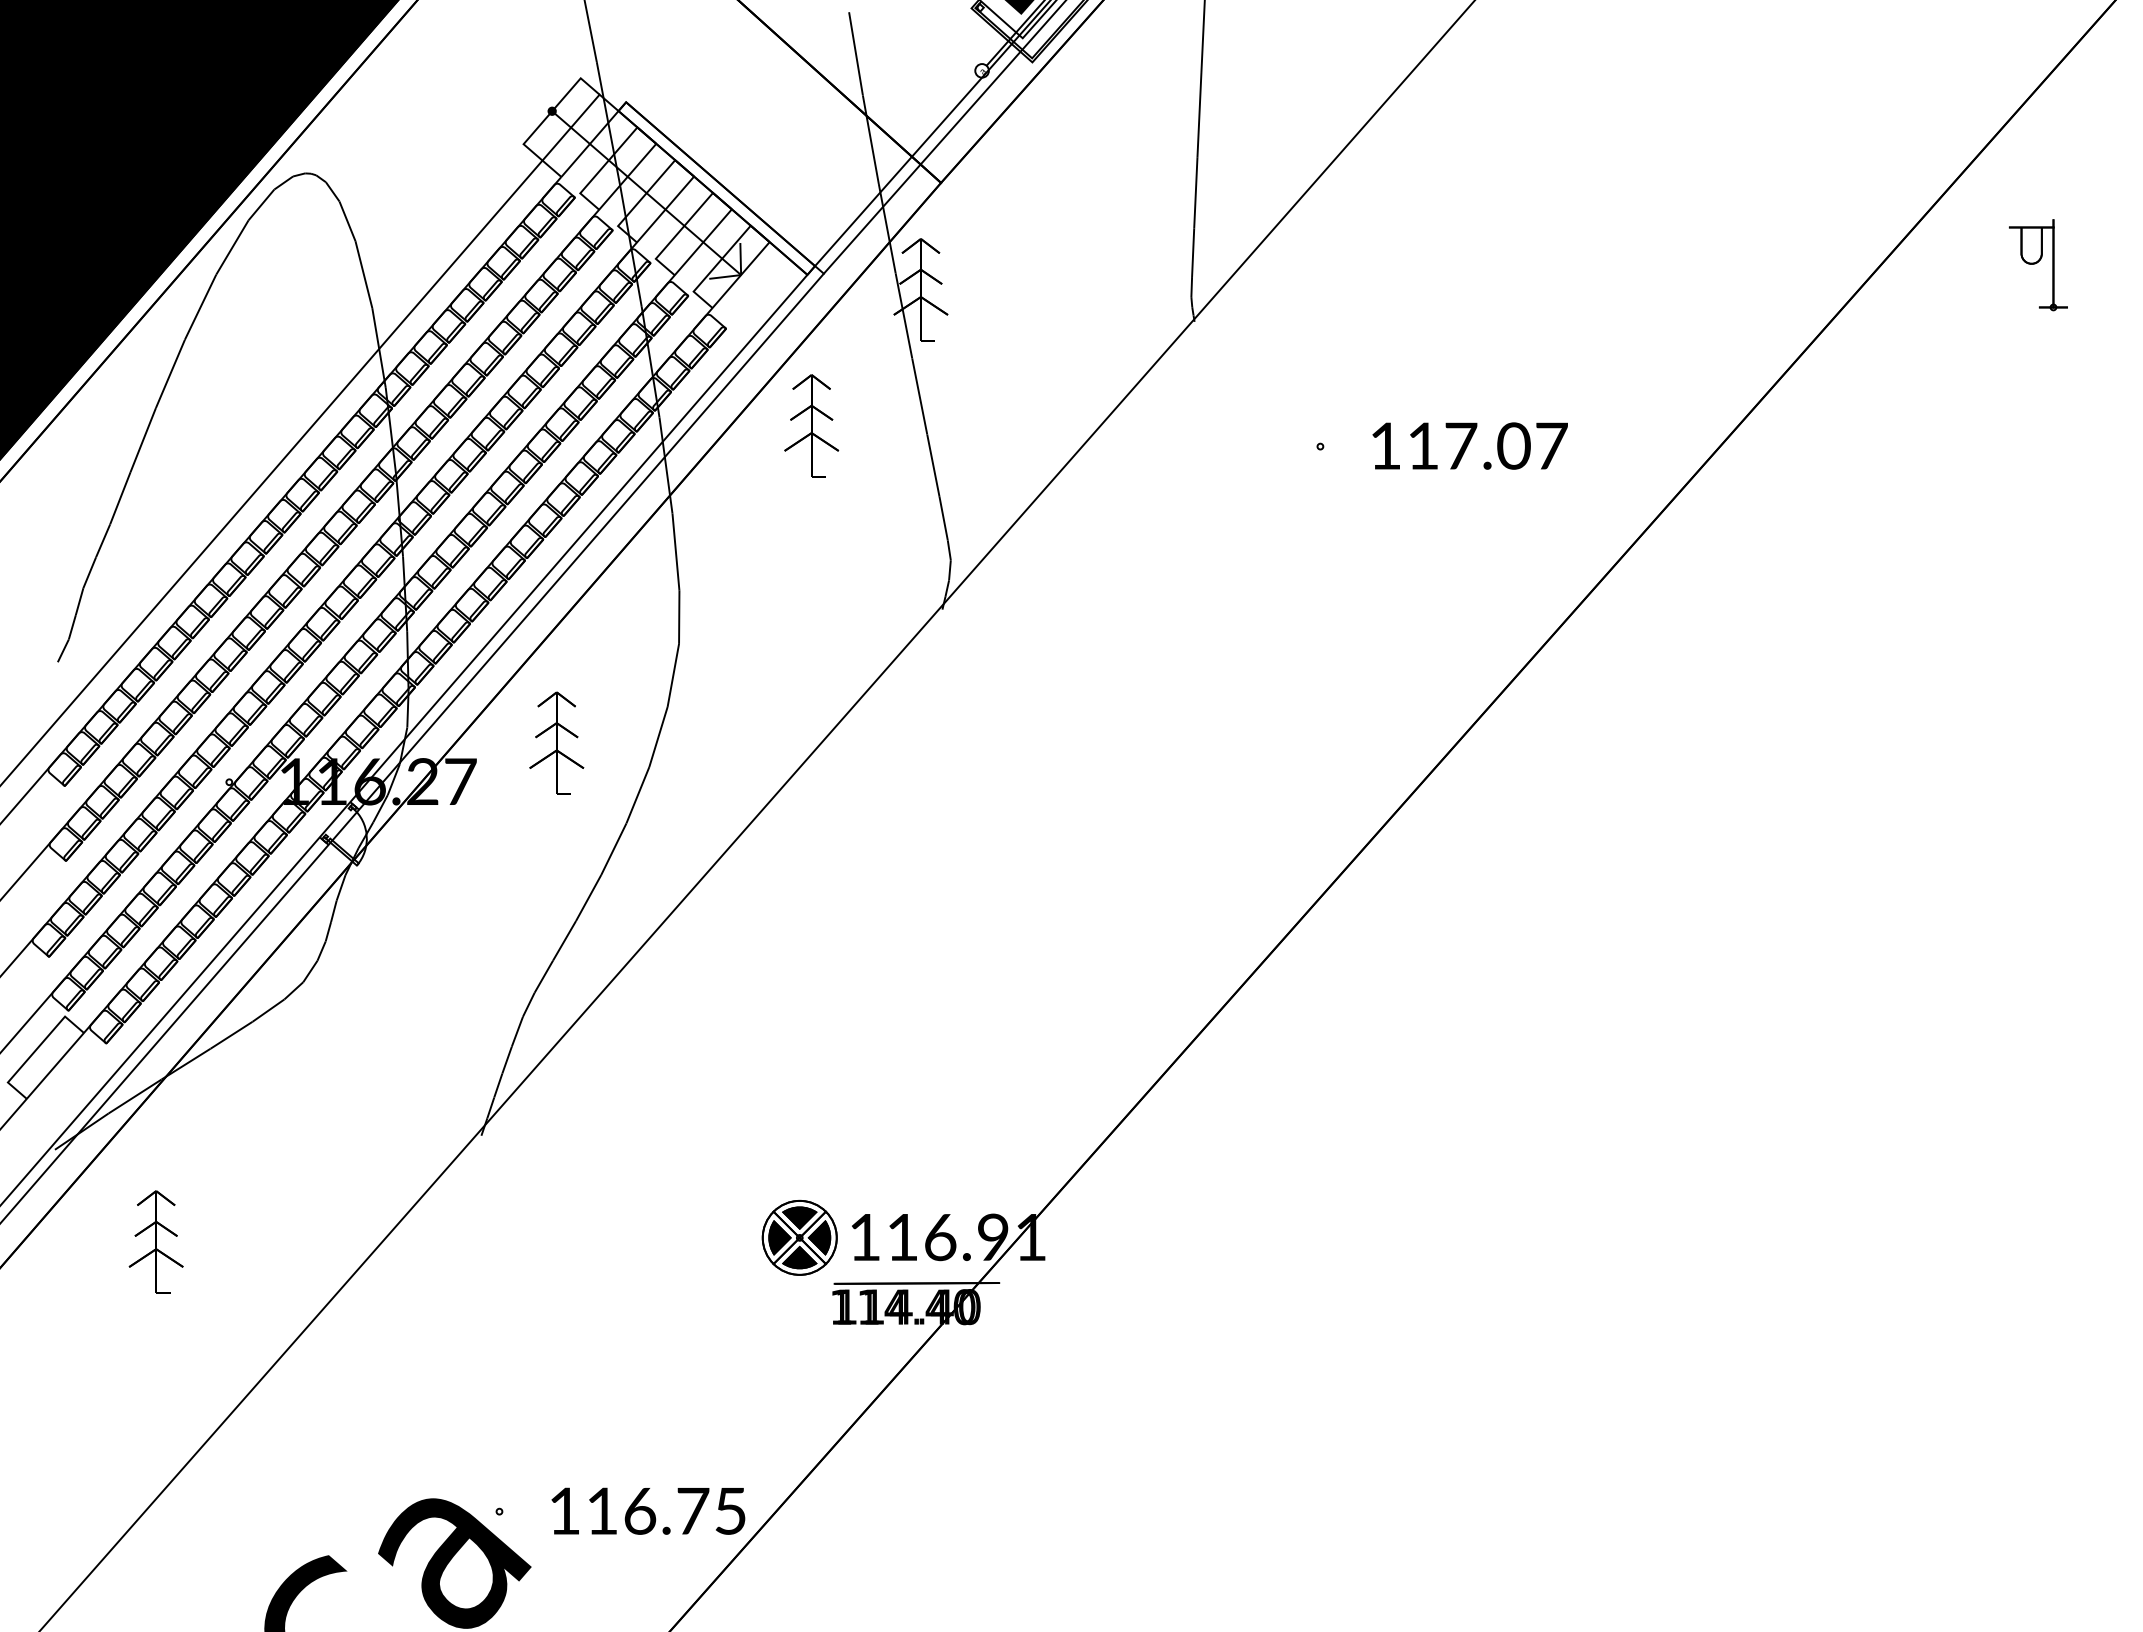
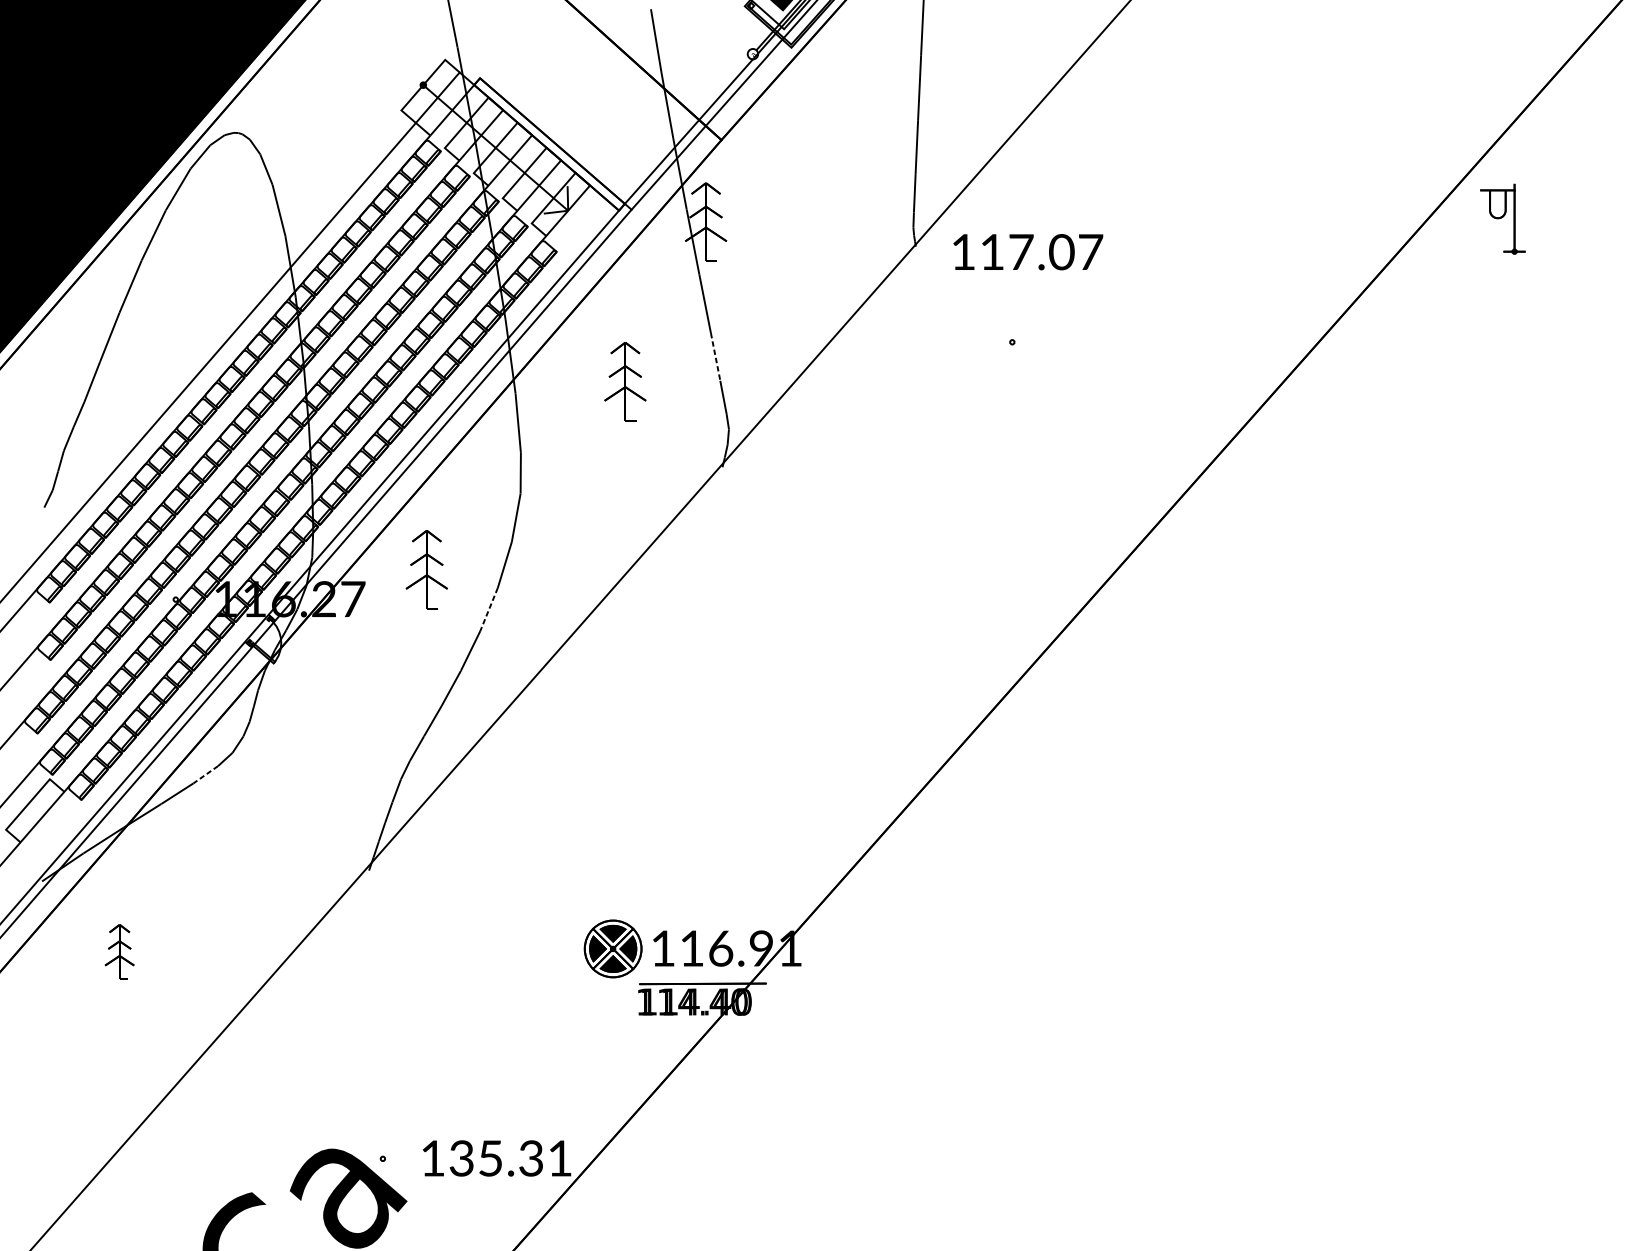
part: (2038, 265) -> (1503, 219), moved
part: (811, 425) -> (625, 381), moved
text: (1469, 445) -> (1027, 251), moved
line: (933, 465) -> (715, 356), solid -> dashed
line: (637, 795) -> (488, 609), solid -> dashed
line: (268, 1010) -> (205, 774), solid -> dashed
part: (155, 1241) -> (119, 951), size x0.7
text: (665, 1510) -> (510, 1157), 116.75 -> 135.31

